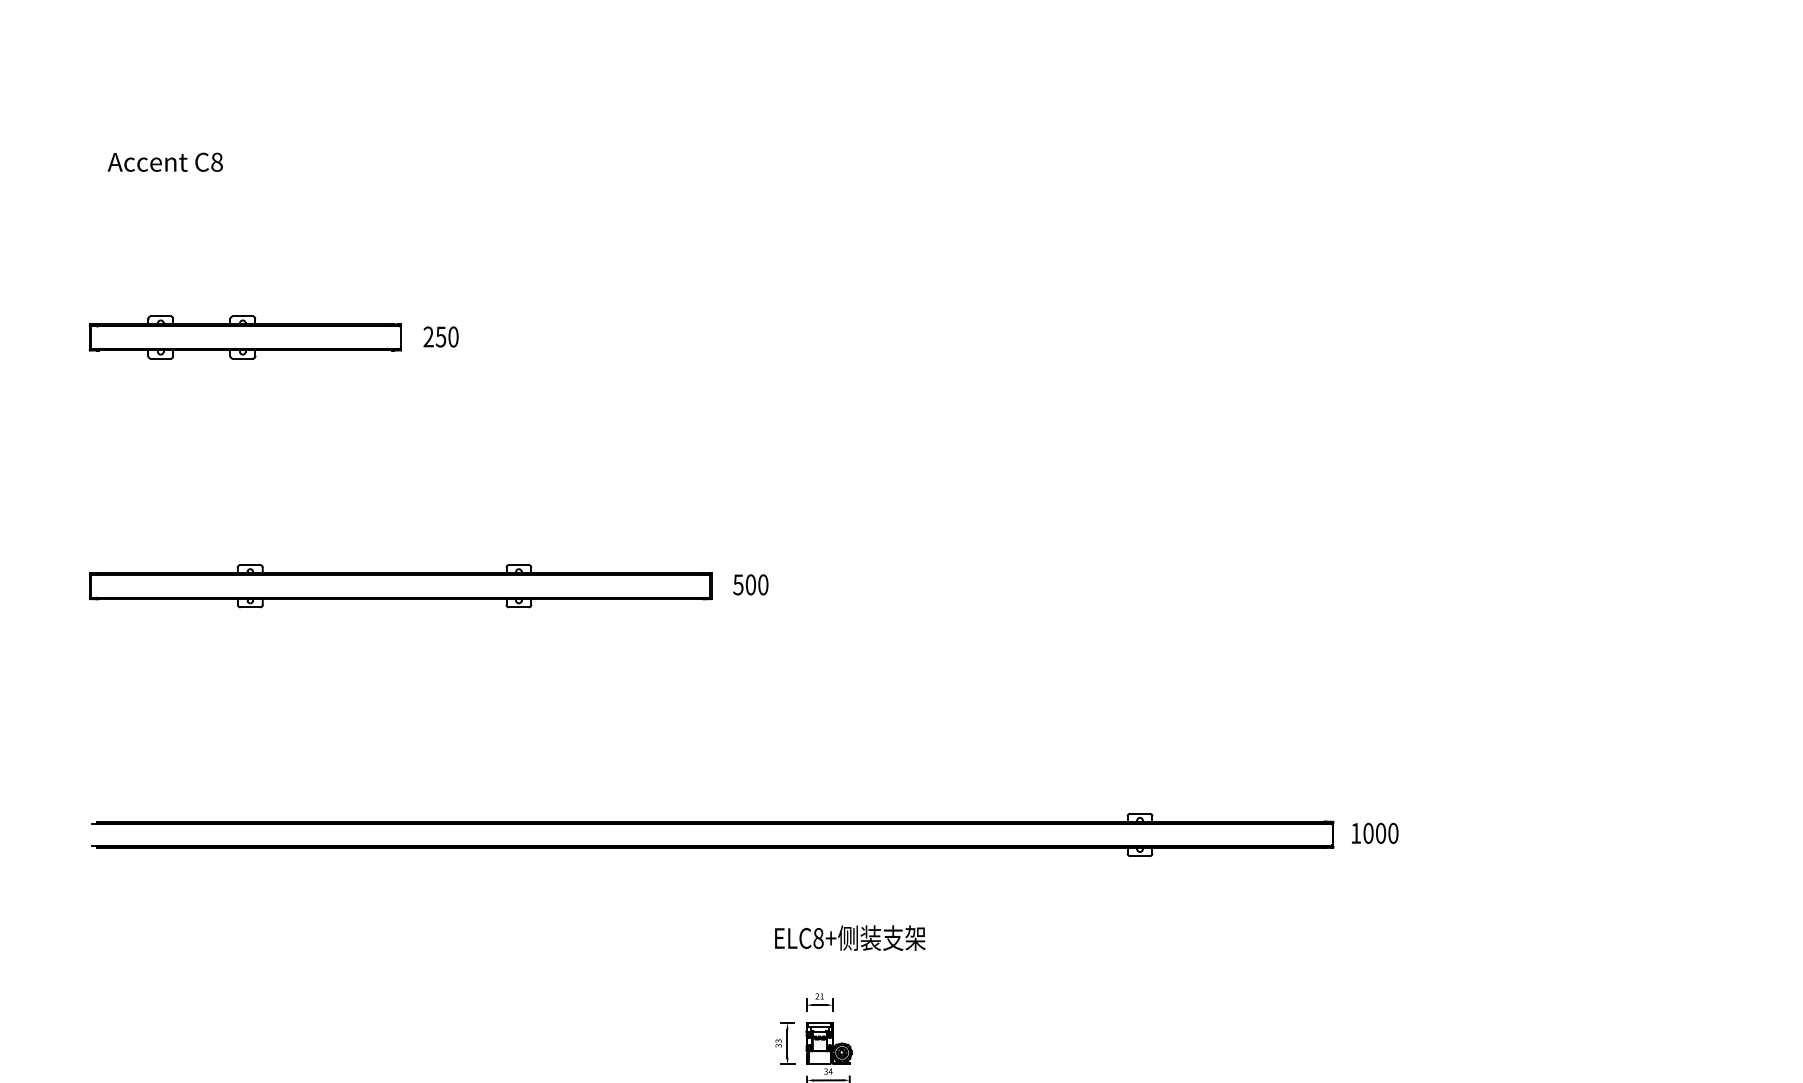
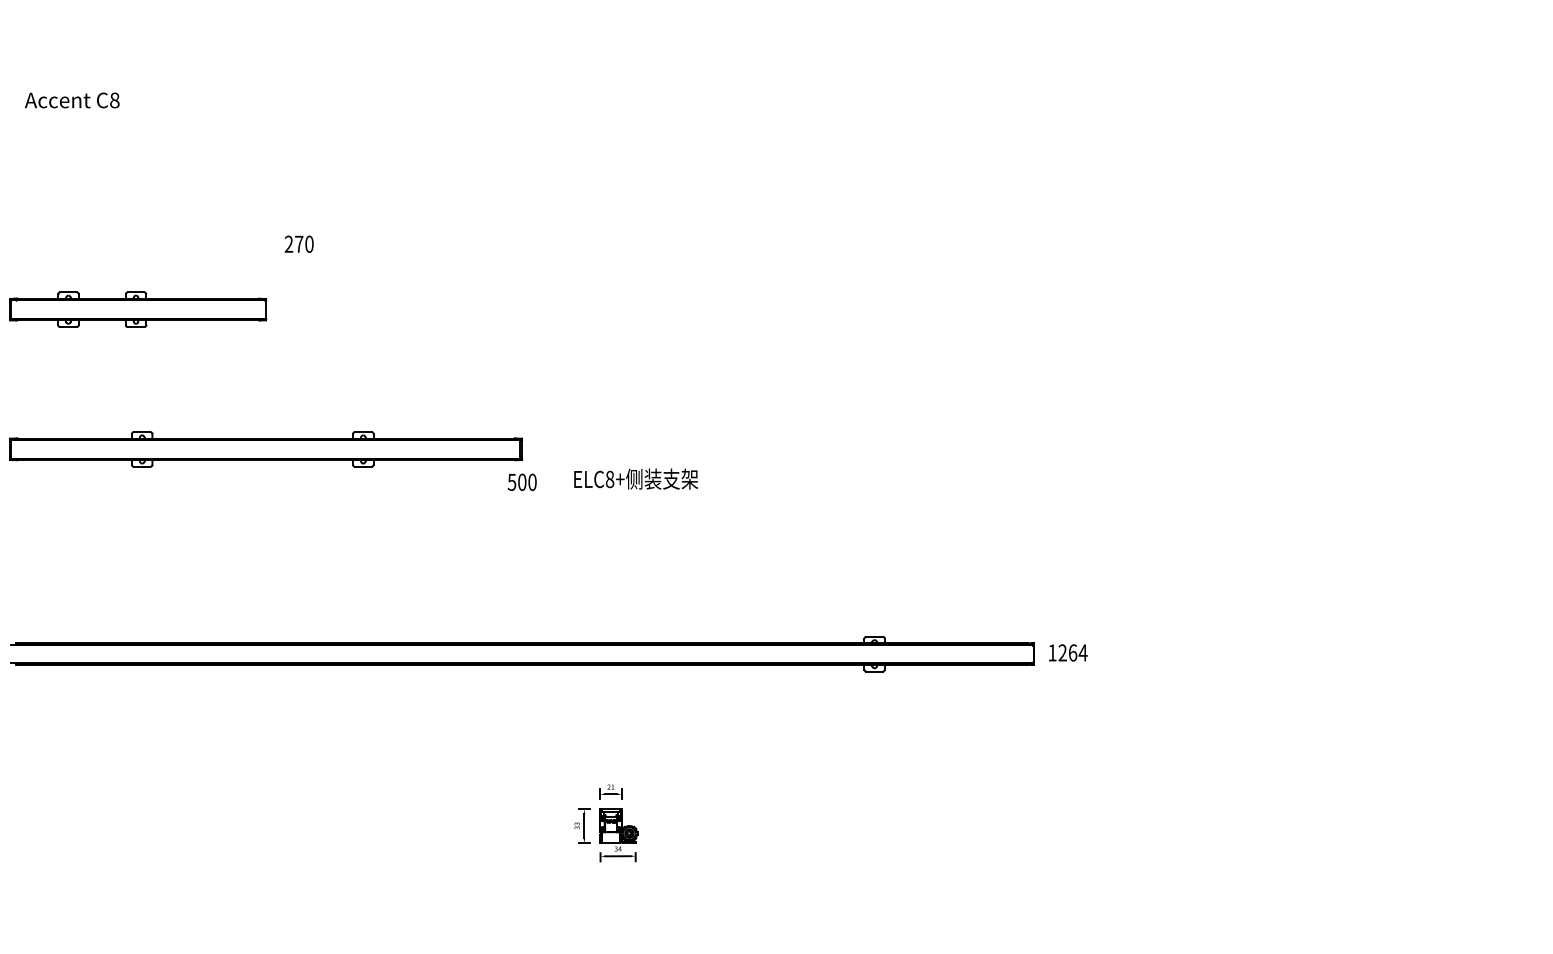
text: (440, 336) -> (298, 243), 250 -> 270
part: (245, 337) -> (138, 309), moved
text: (749, 583) -> (521, 481), moved
text: (1380, 832) -> (1072, 652), 1000 -> 1264
text: (849, 937) -> (635, 478), moved

